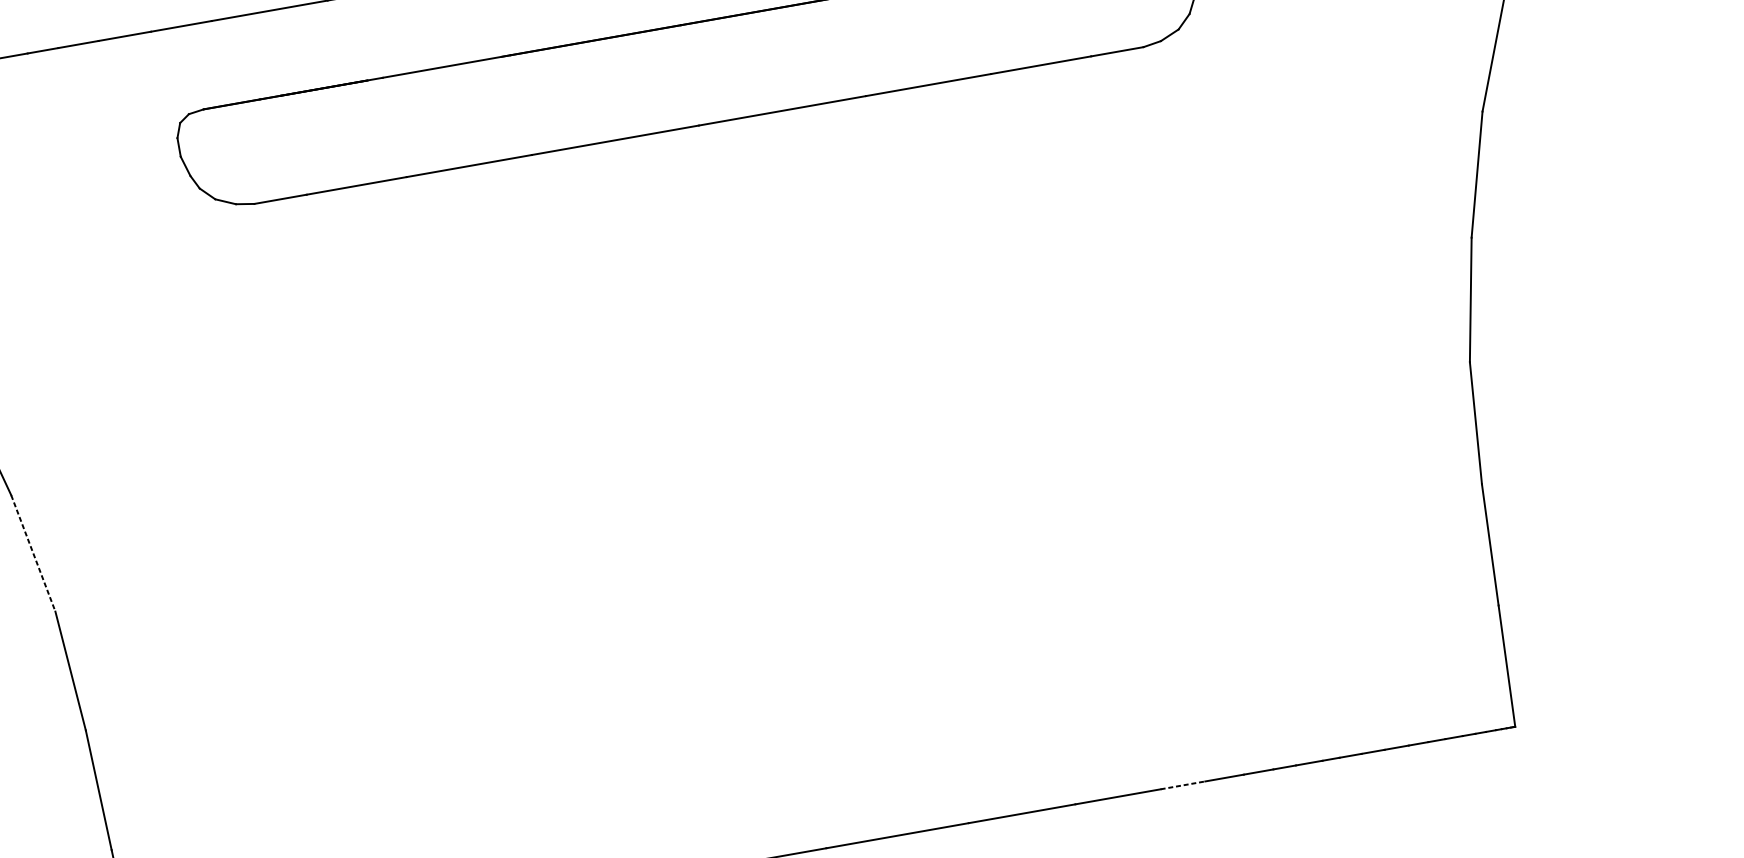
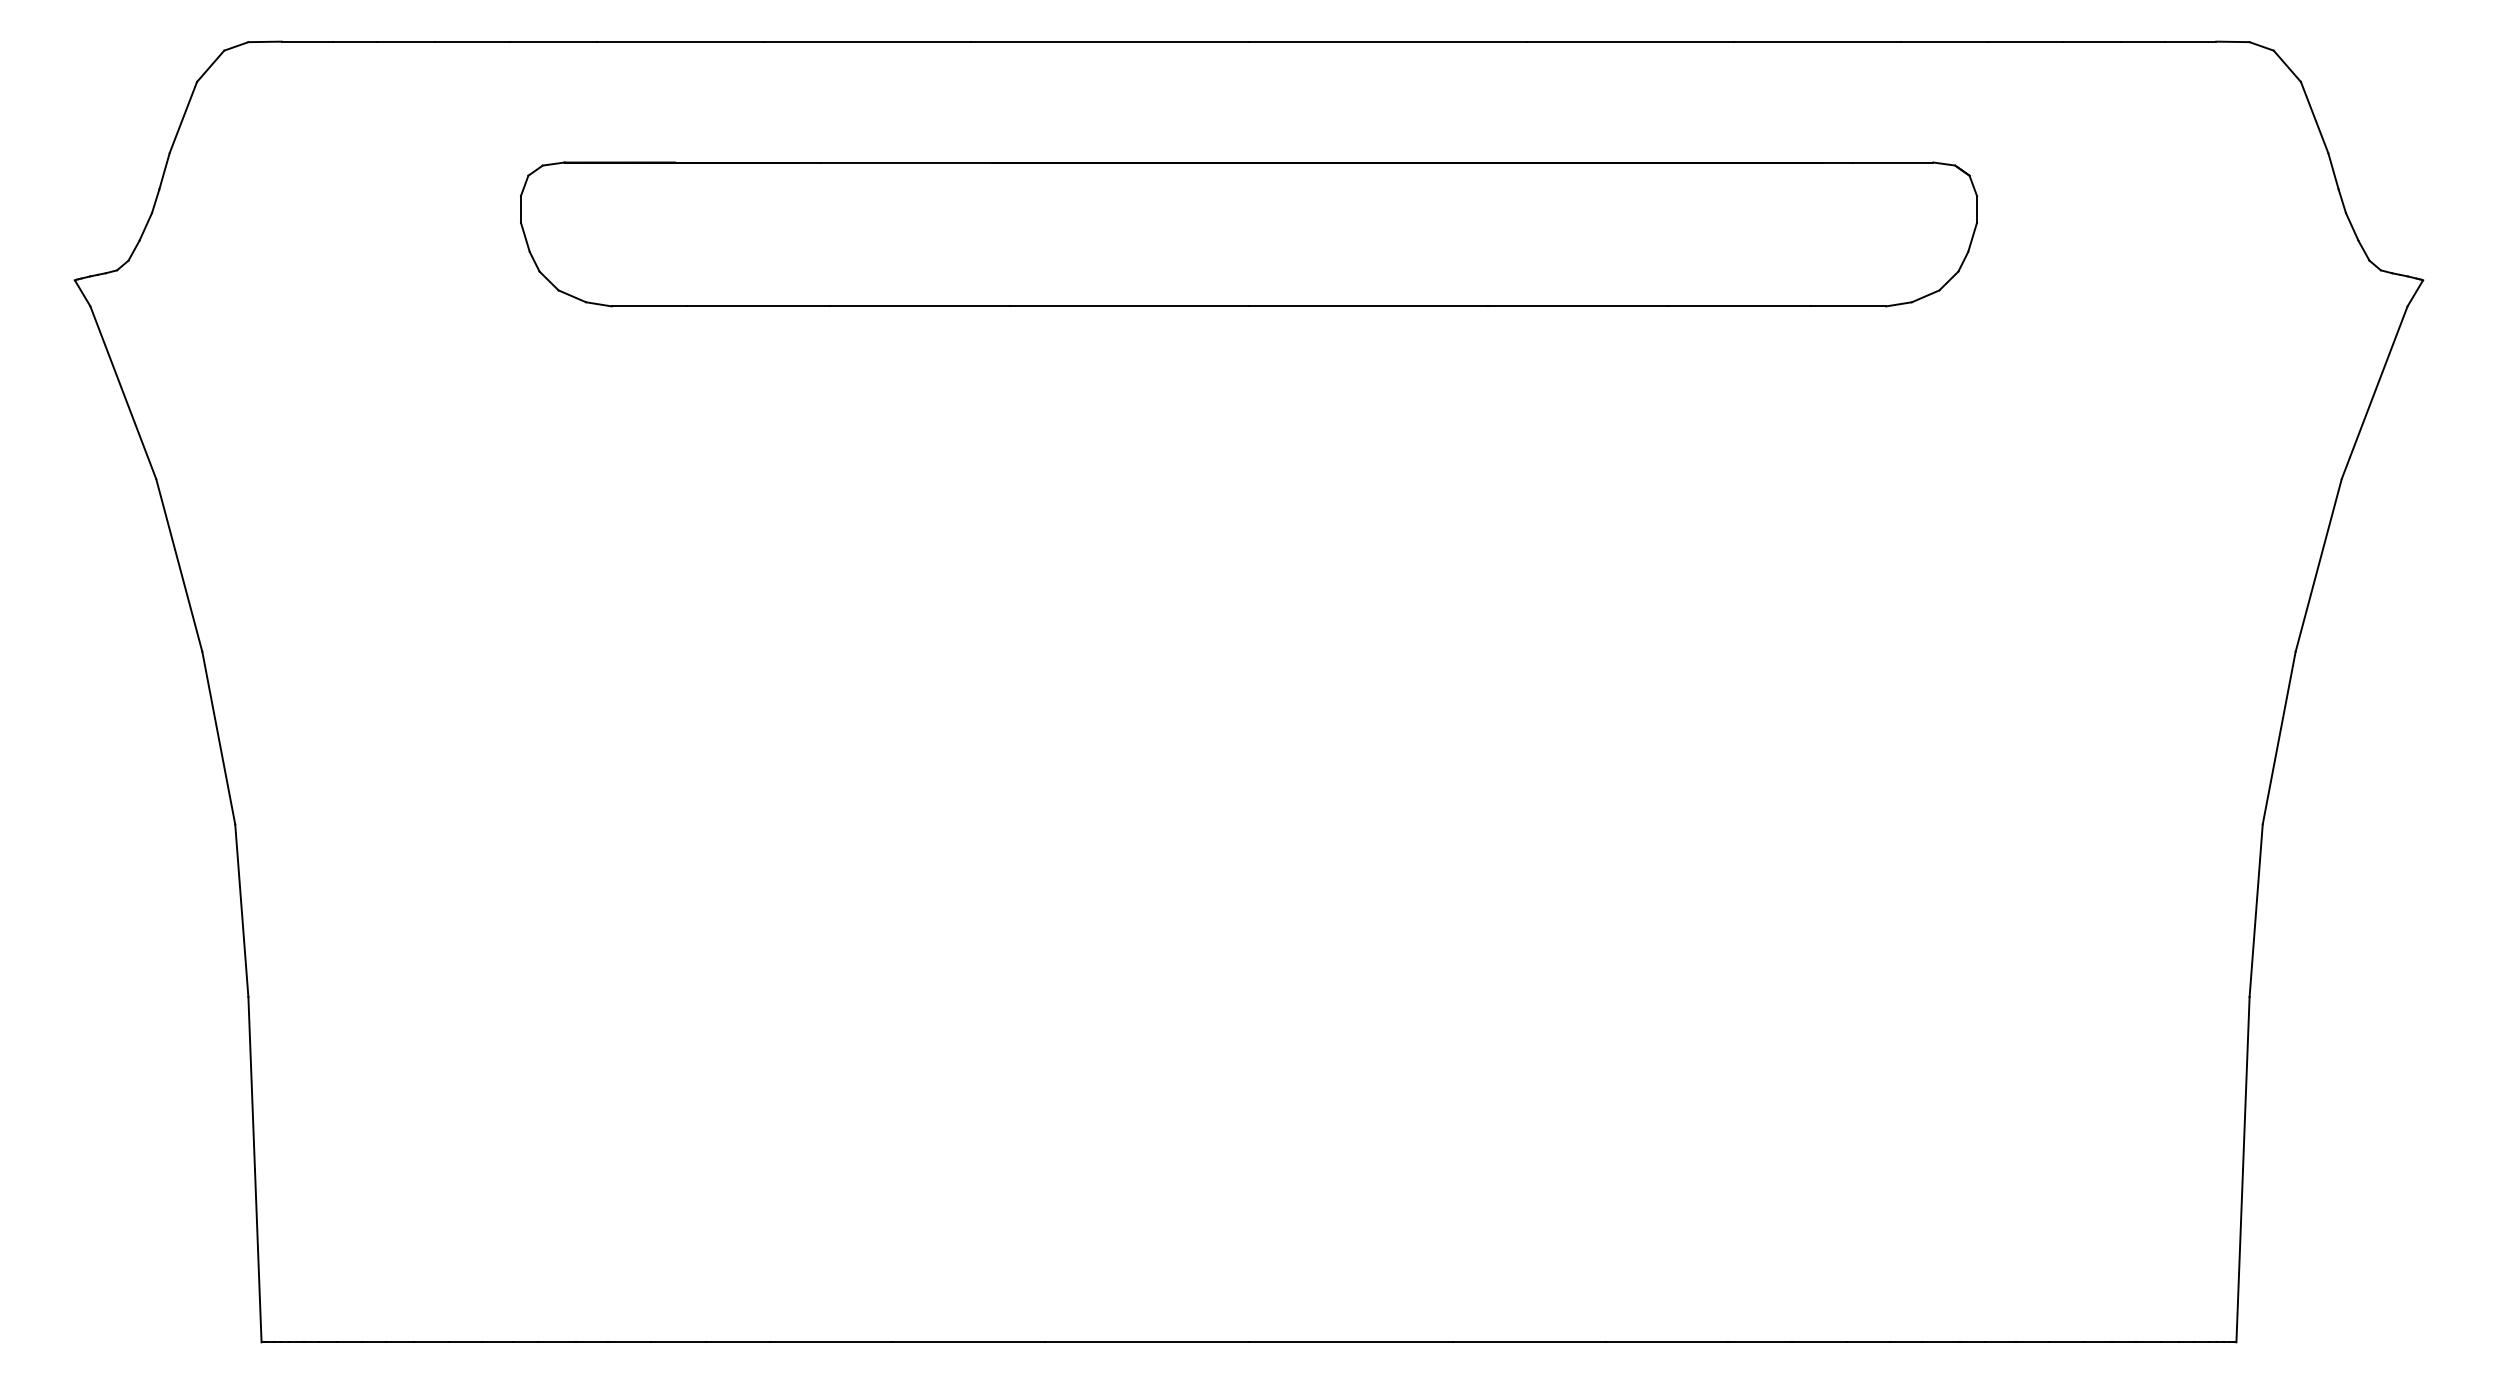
line: (33, 553) -> (218, 738), dashed -> solid
line: (1183, 785) -> (1760, 1342), dashed -> solid

